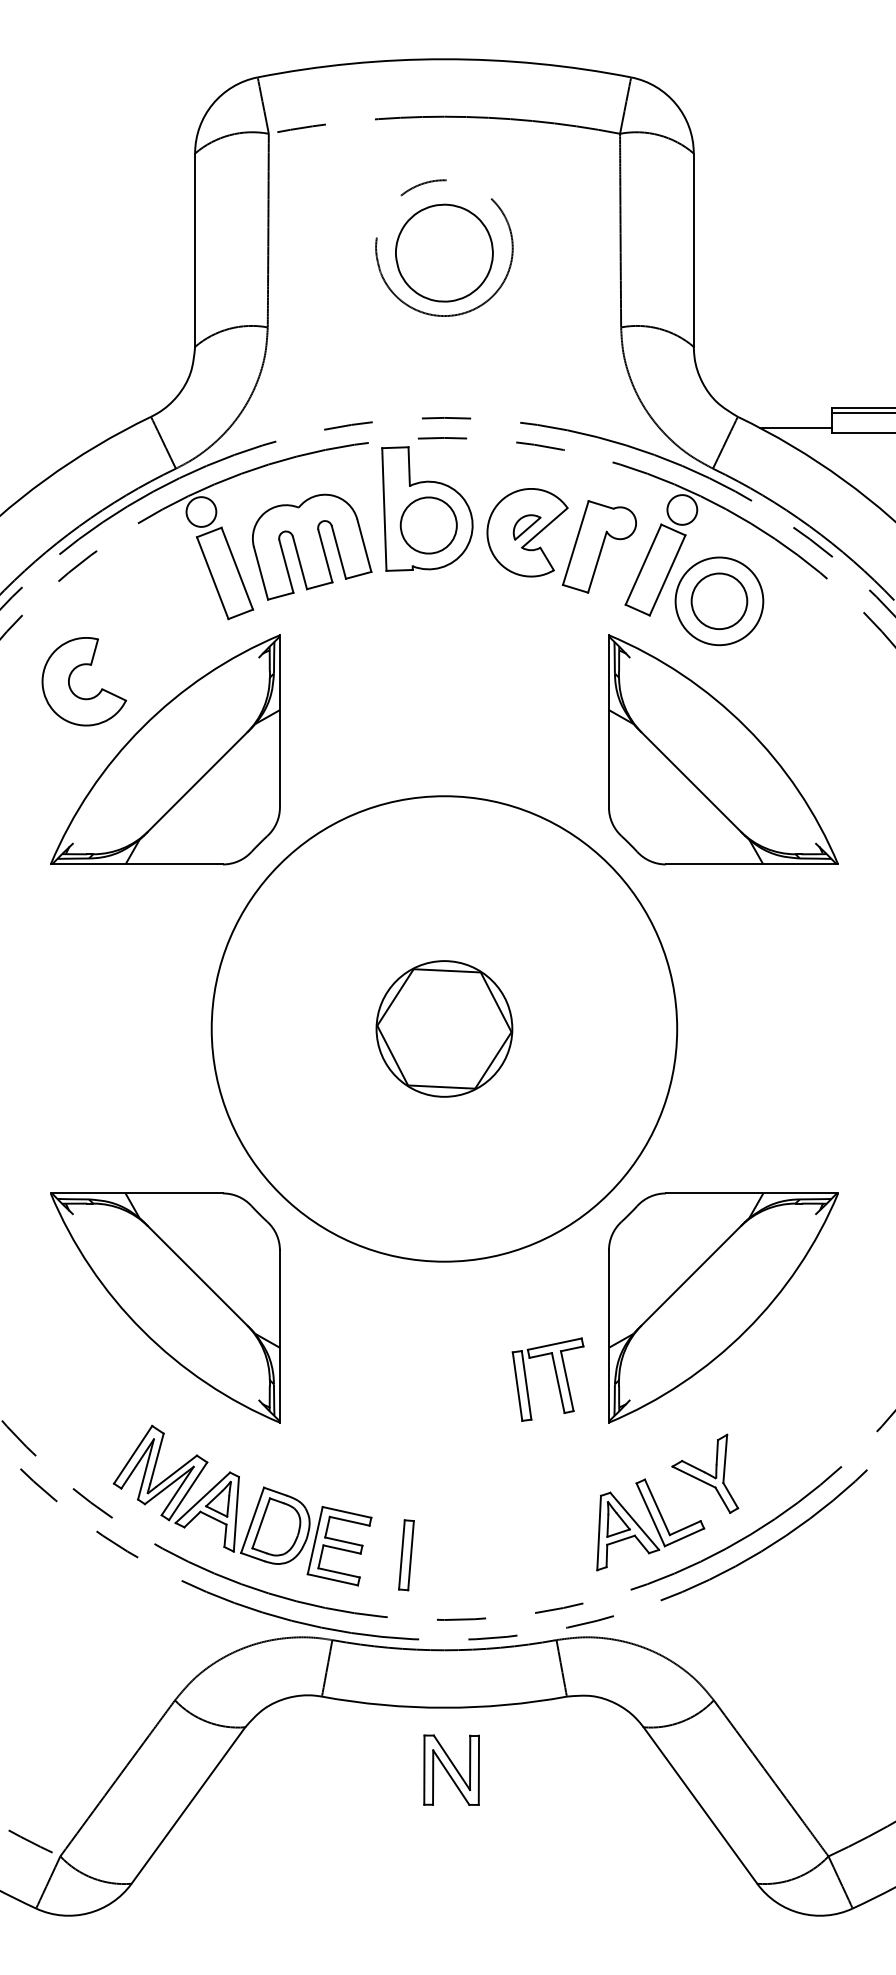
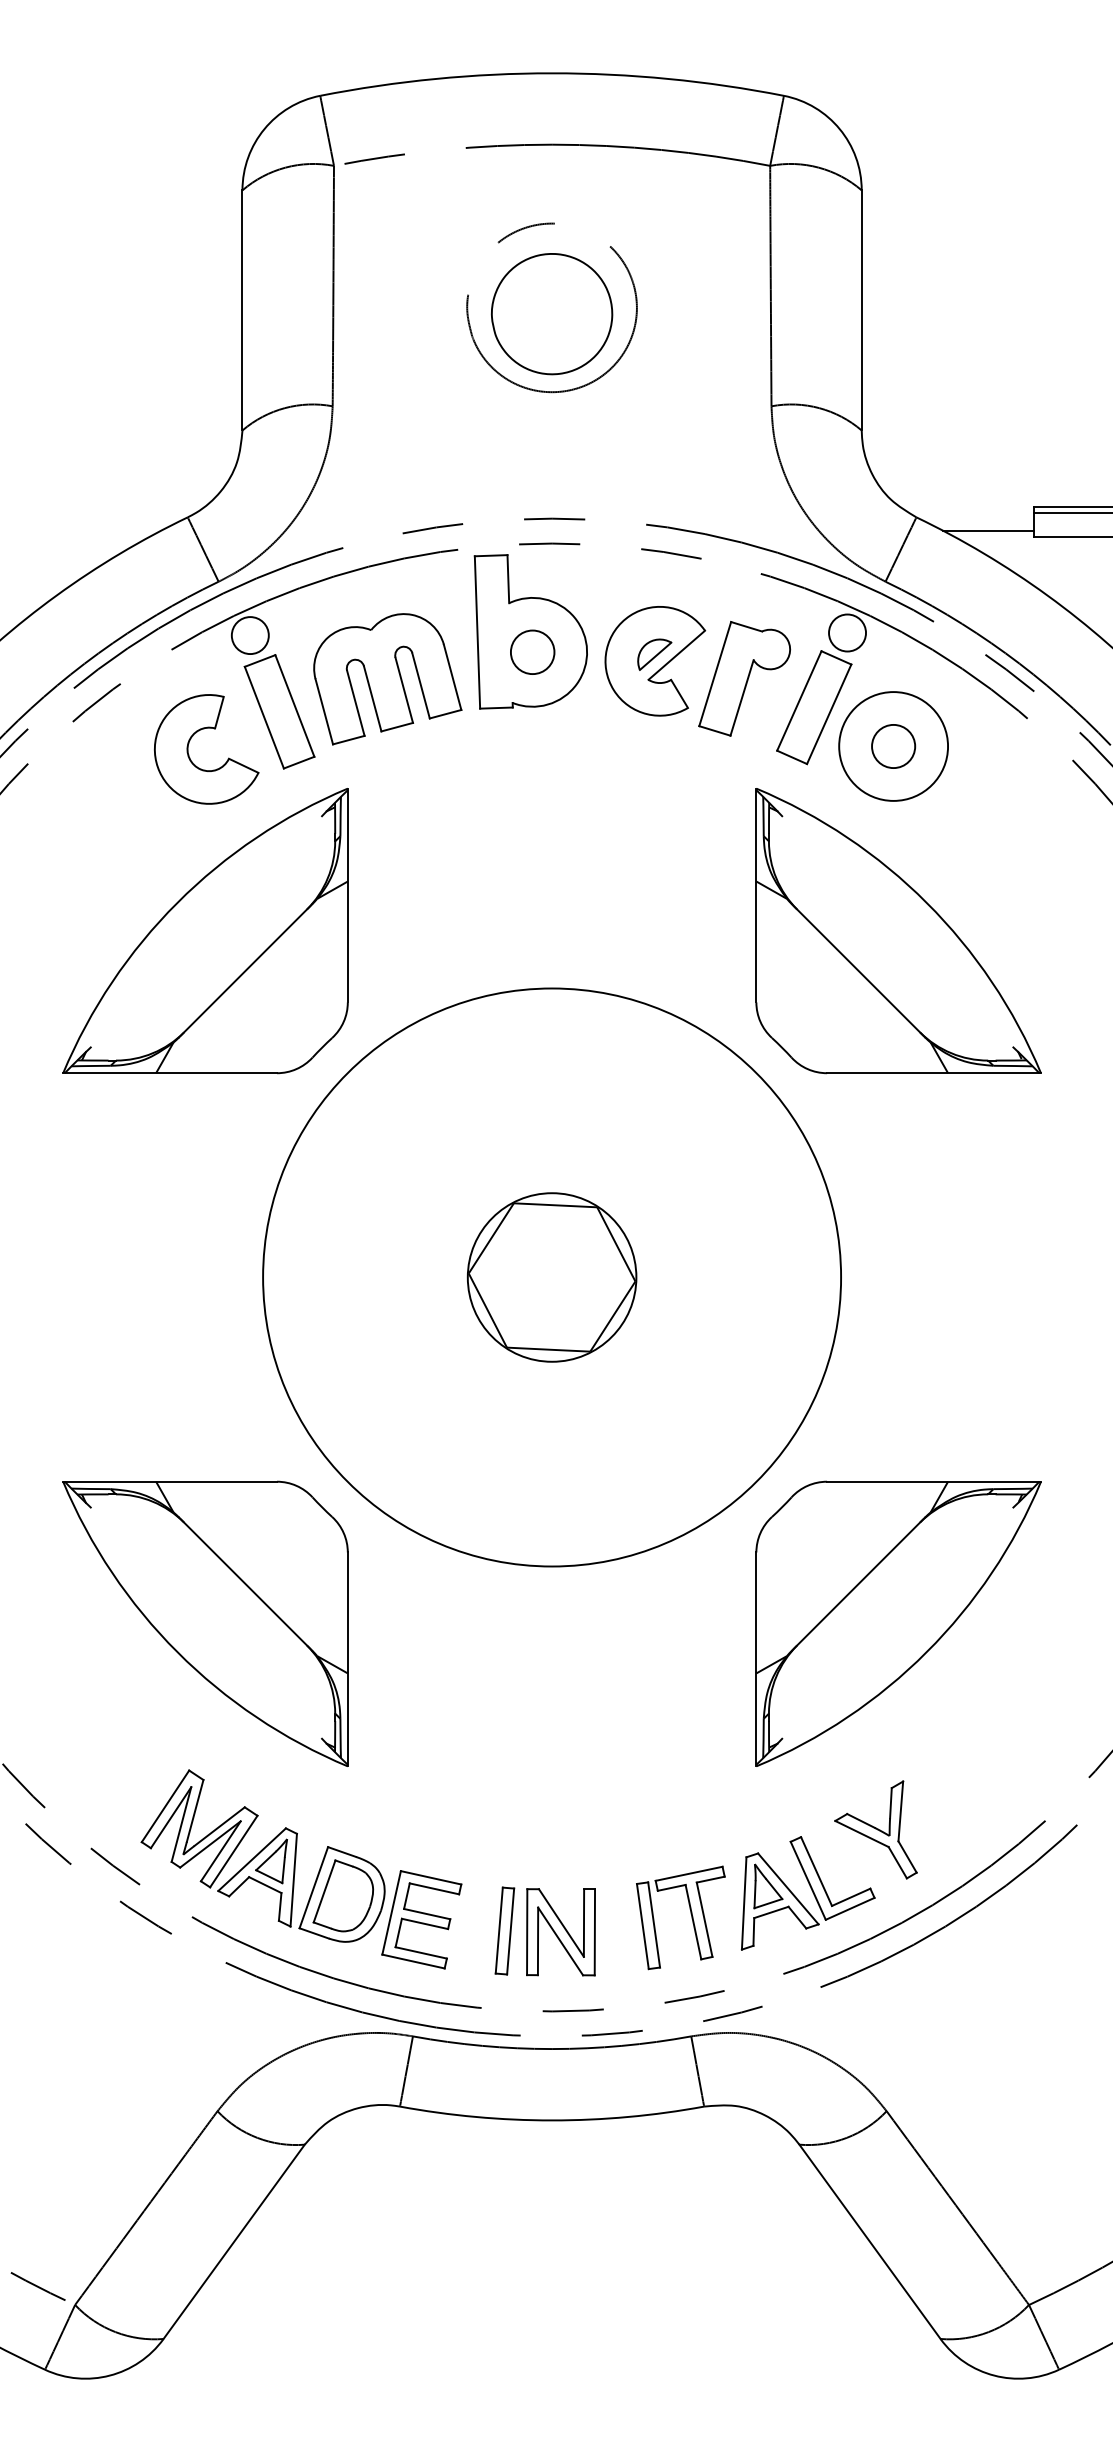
circle: (428, 525) -> (532, 652), size x0.62
circle: (719, 600) -> (893, 745), size x0.62
part: (70, 678) -> (189, 745), moved
part: (555, 1375) -> (689, 1912), moved
part: (451, 1769) -> (560, 1931), moved

